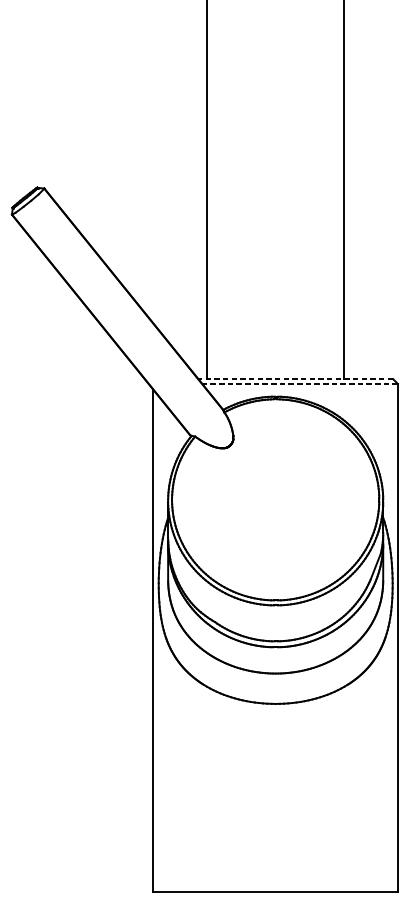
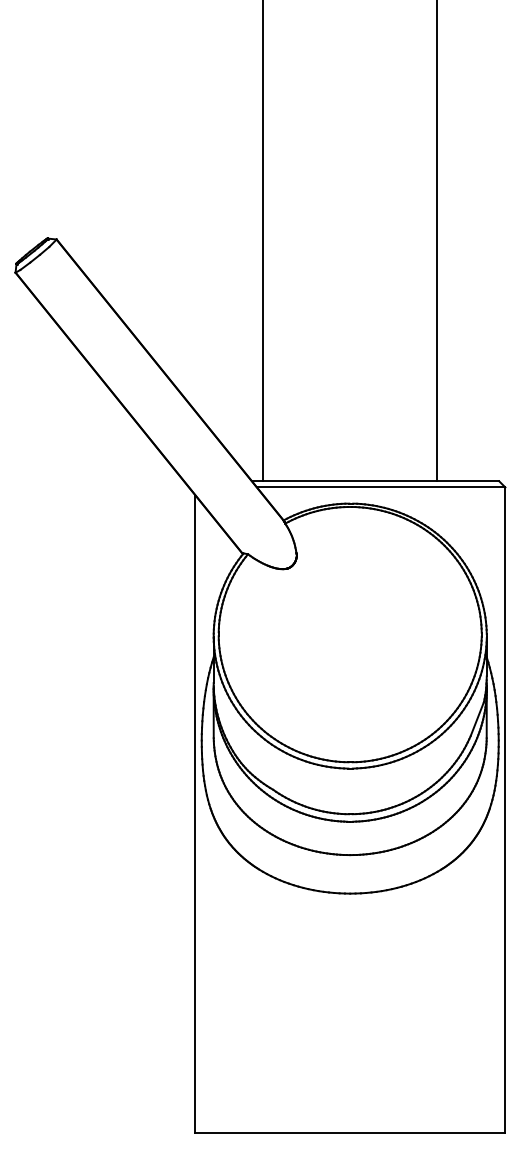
line: (295, 379) -> (375, 481), dashed -> solid
line: (299, 383) -> (380, 487), dashed -> solid

